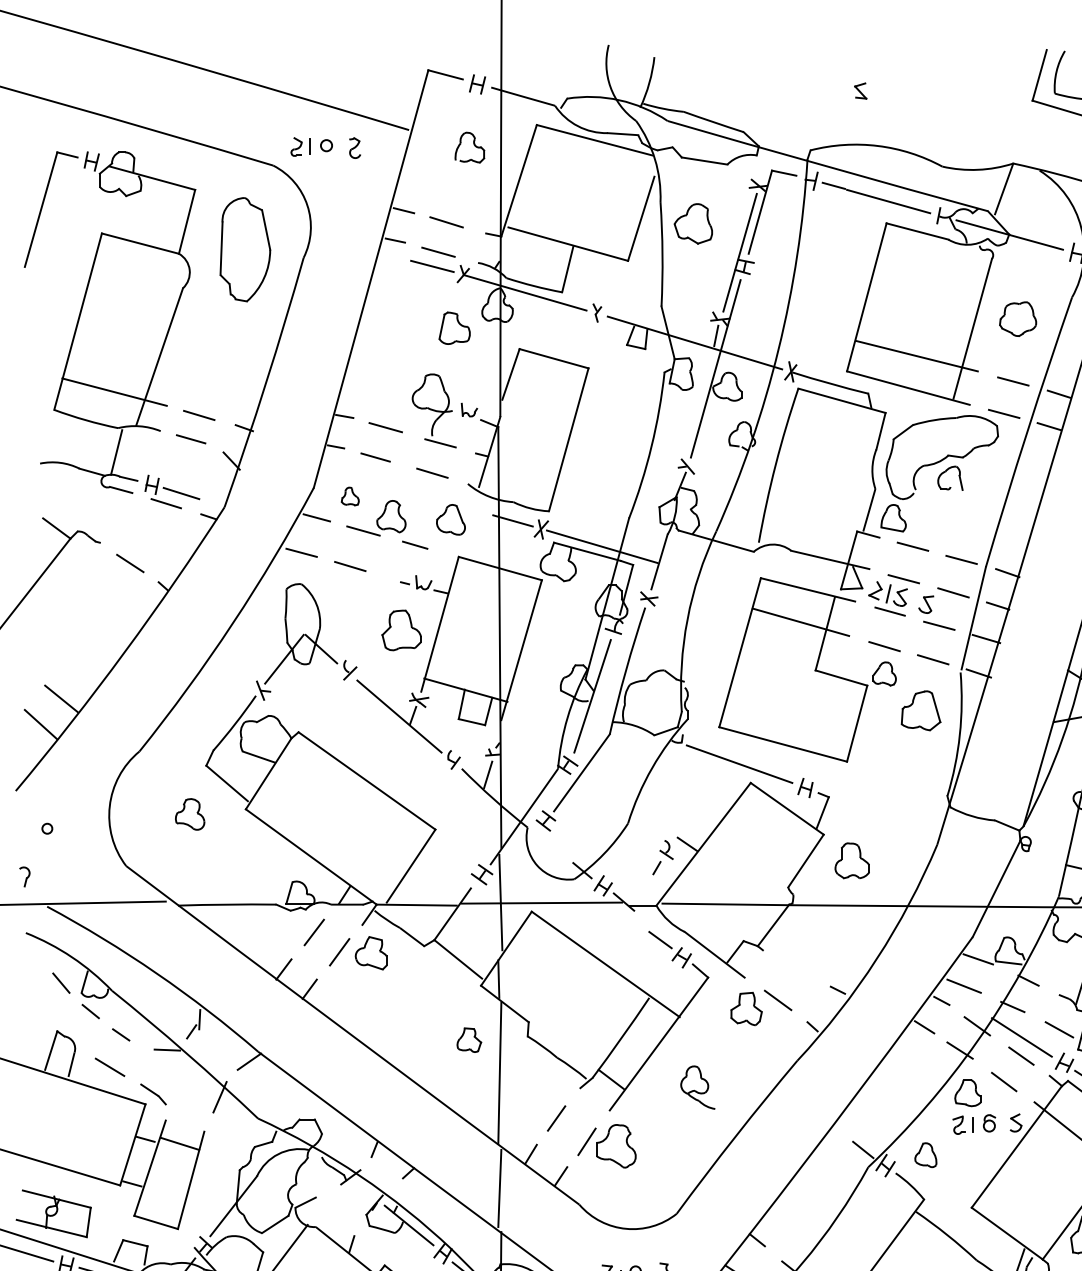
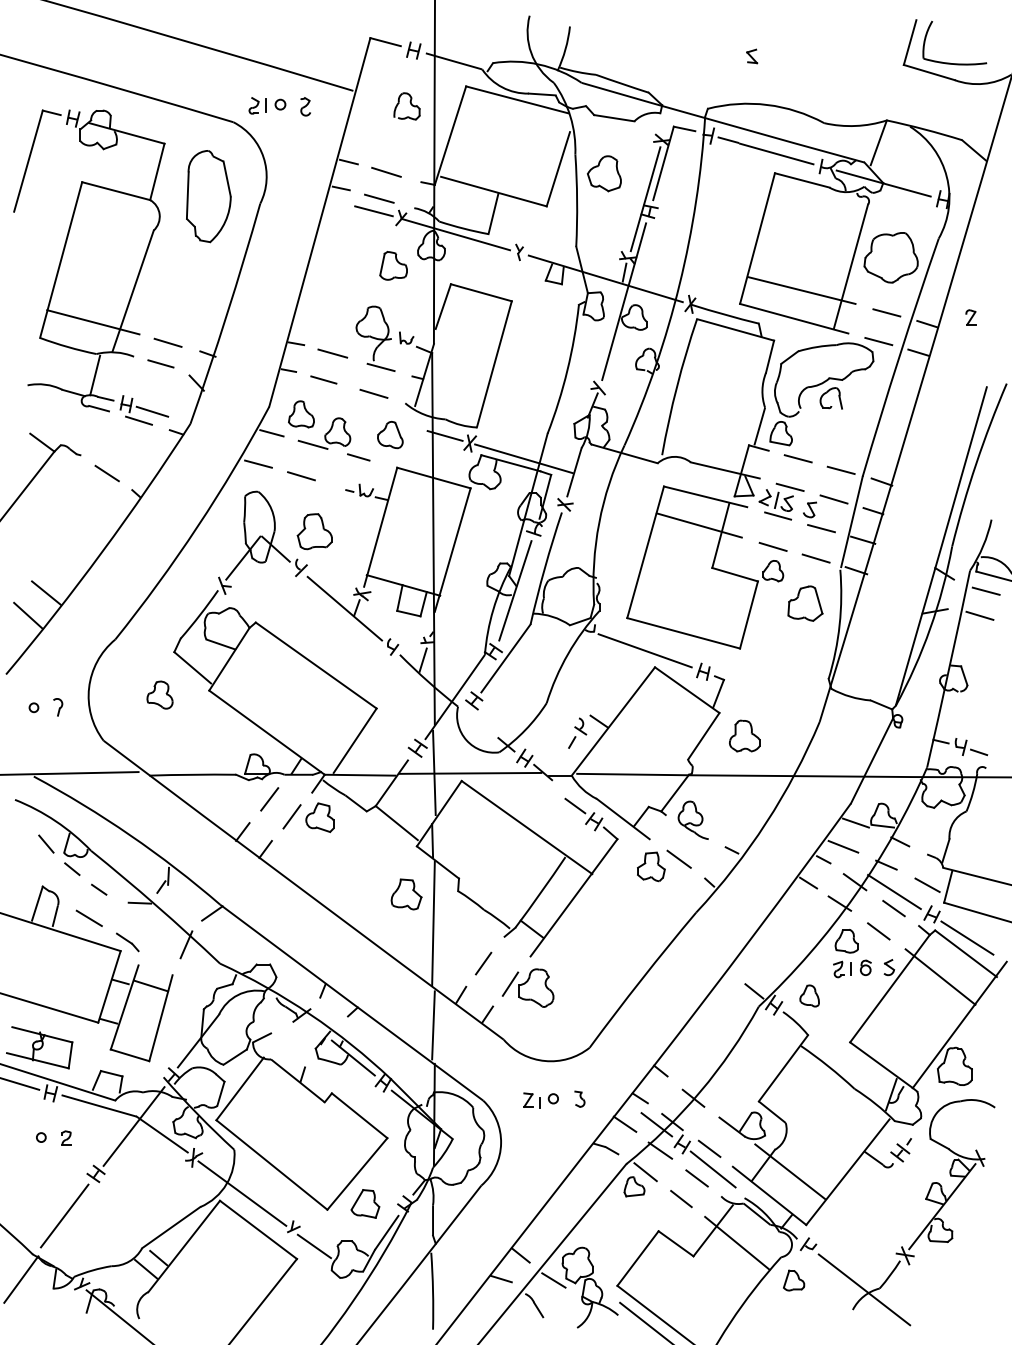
part: (1017, 318) -> (890, 257), size x1.67
part: (350, 496) -> (301, 414), size x1.67
part: (401, 630) -> (314, 531), moved
part: (25, 877) -> (58, 707), moved
part: (469, 1040) -> (406, 894), size x1.43
part: (696, 1086) -> (692, 819), moved

